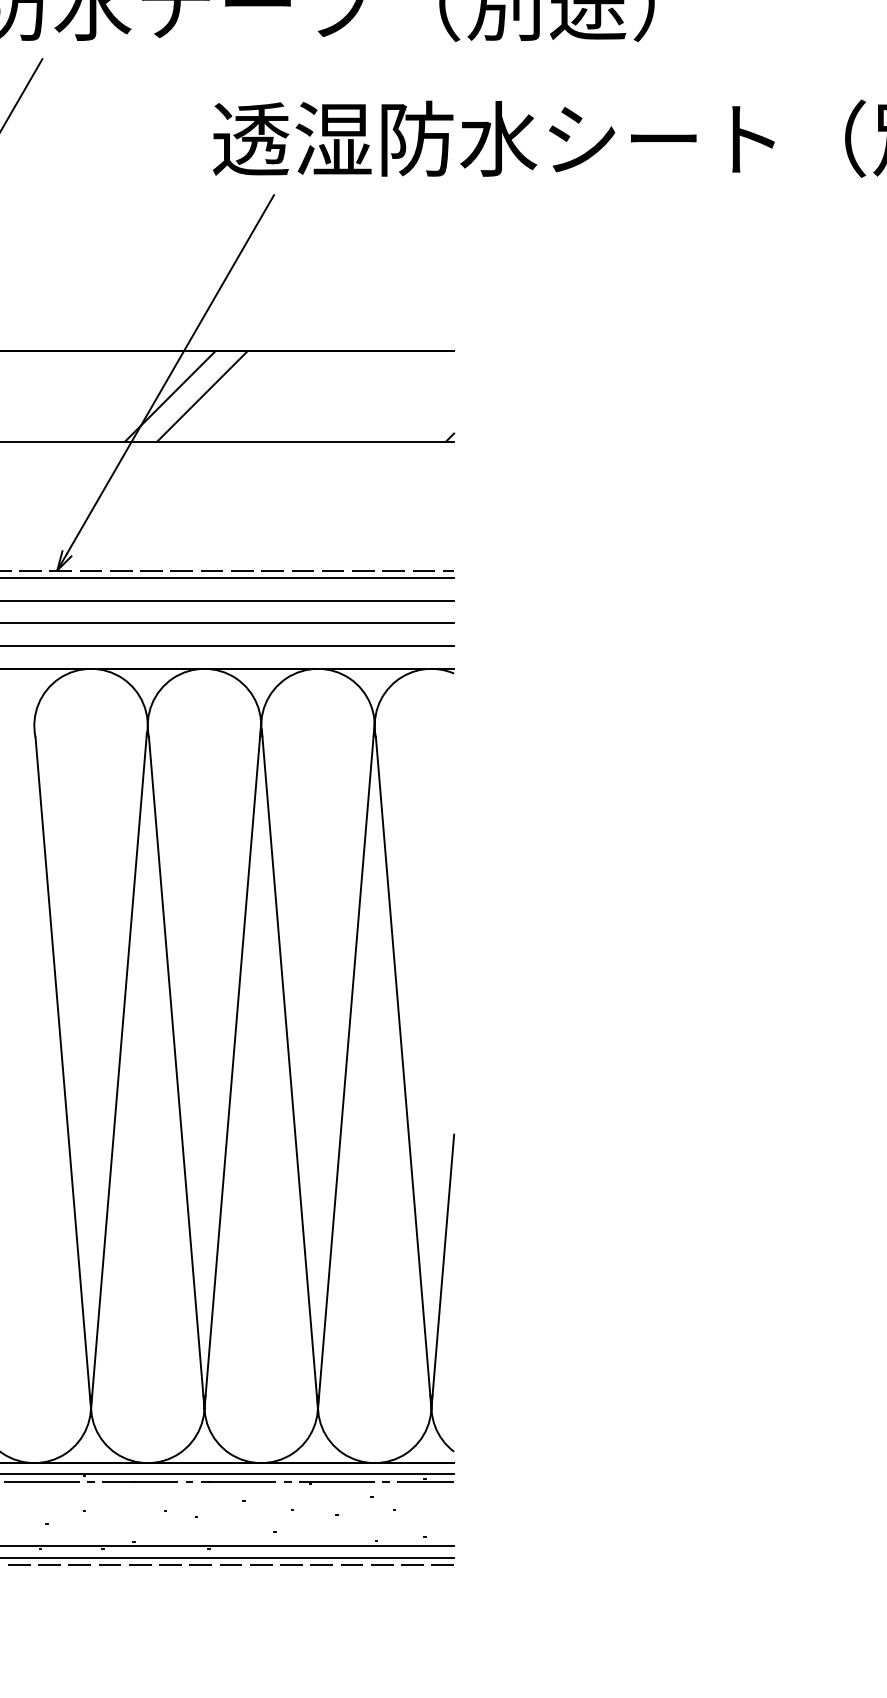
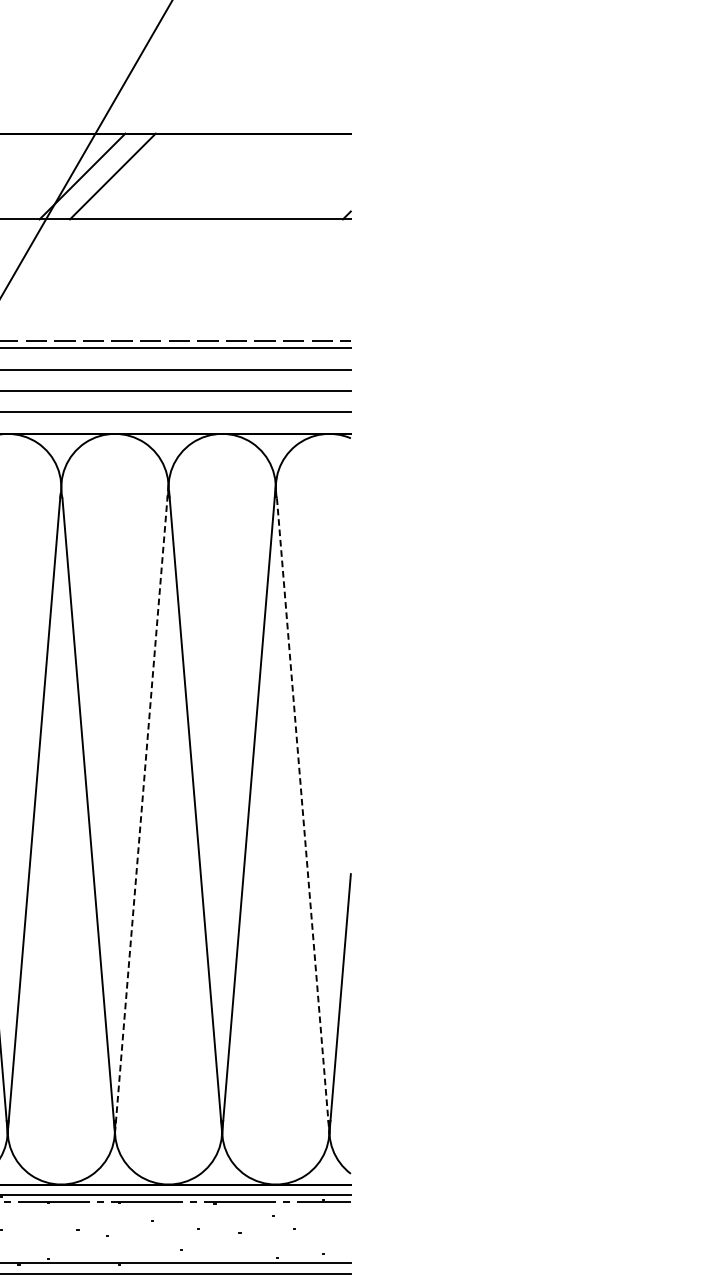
line: (232, 1065) -> (141, 808), solid -> dashed
line: (403, 1073) -> (303, 816), solid -> dashed

